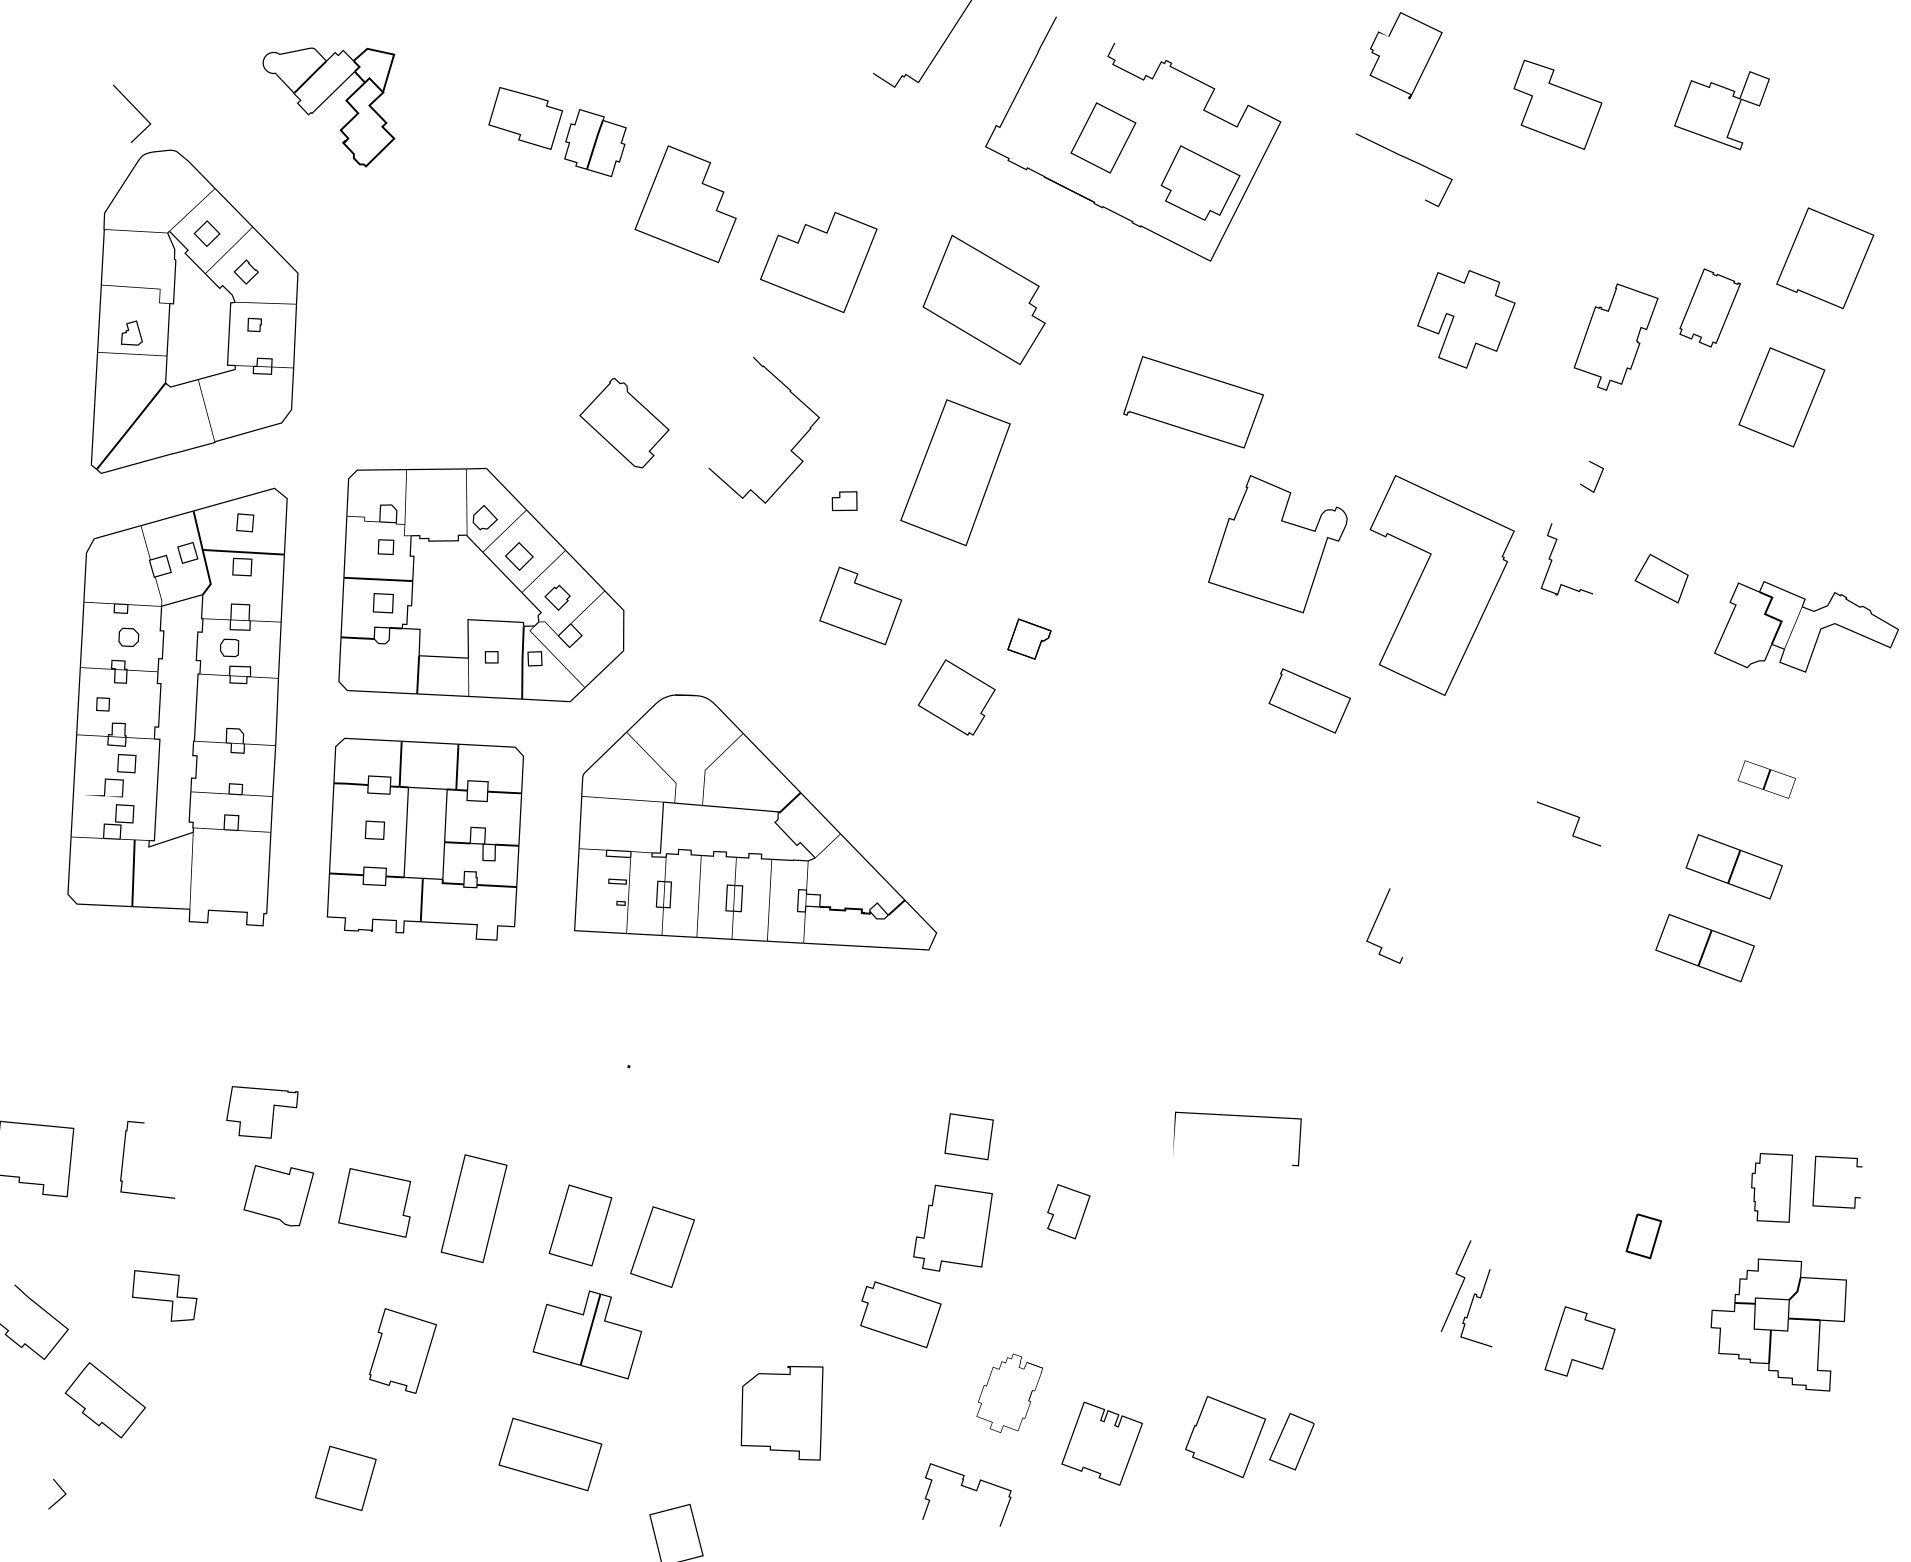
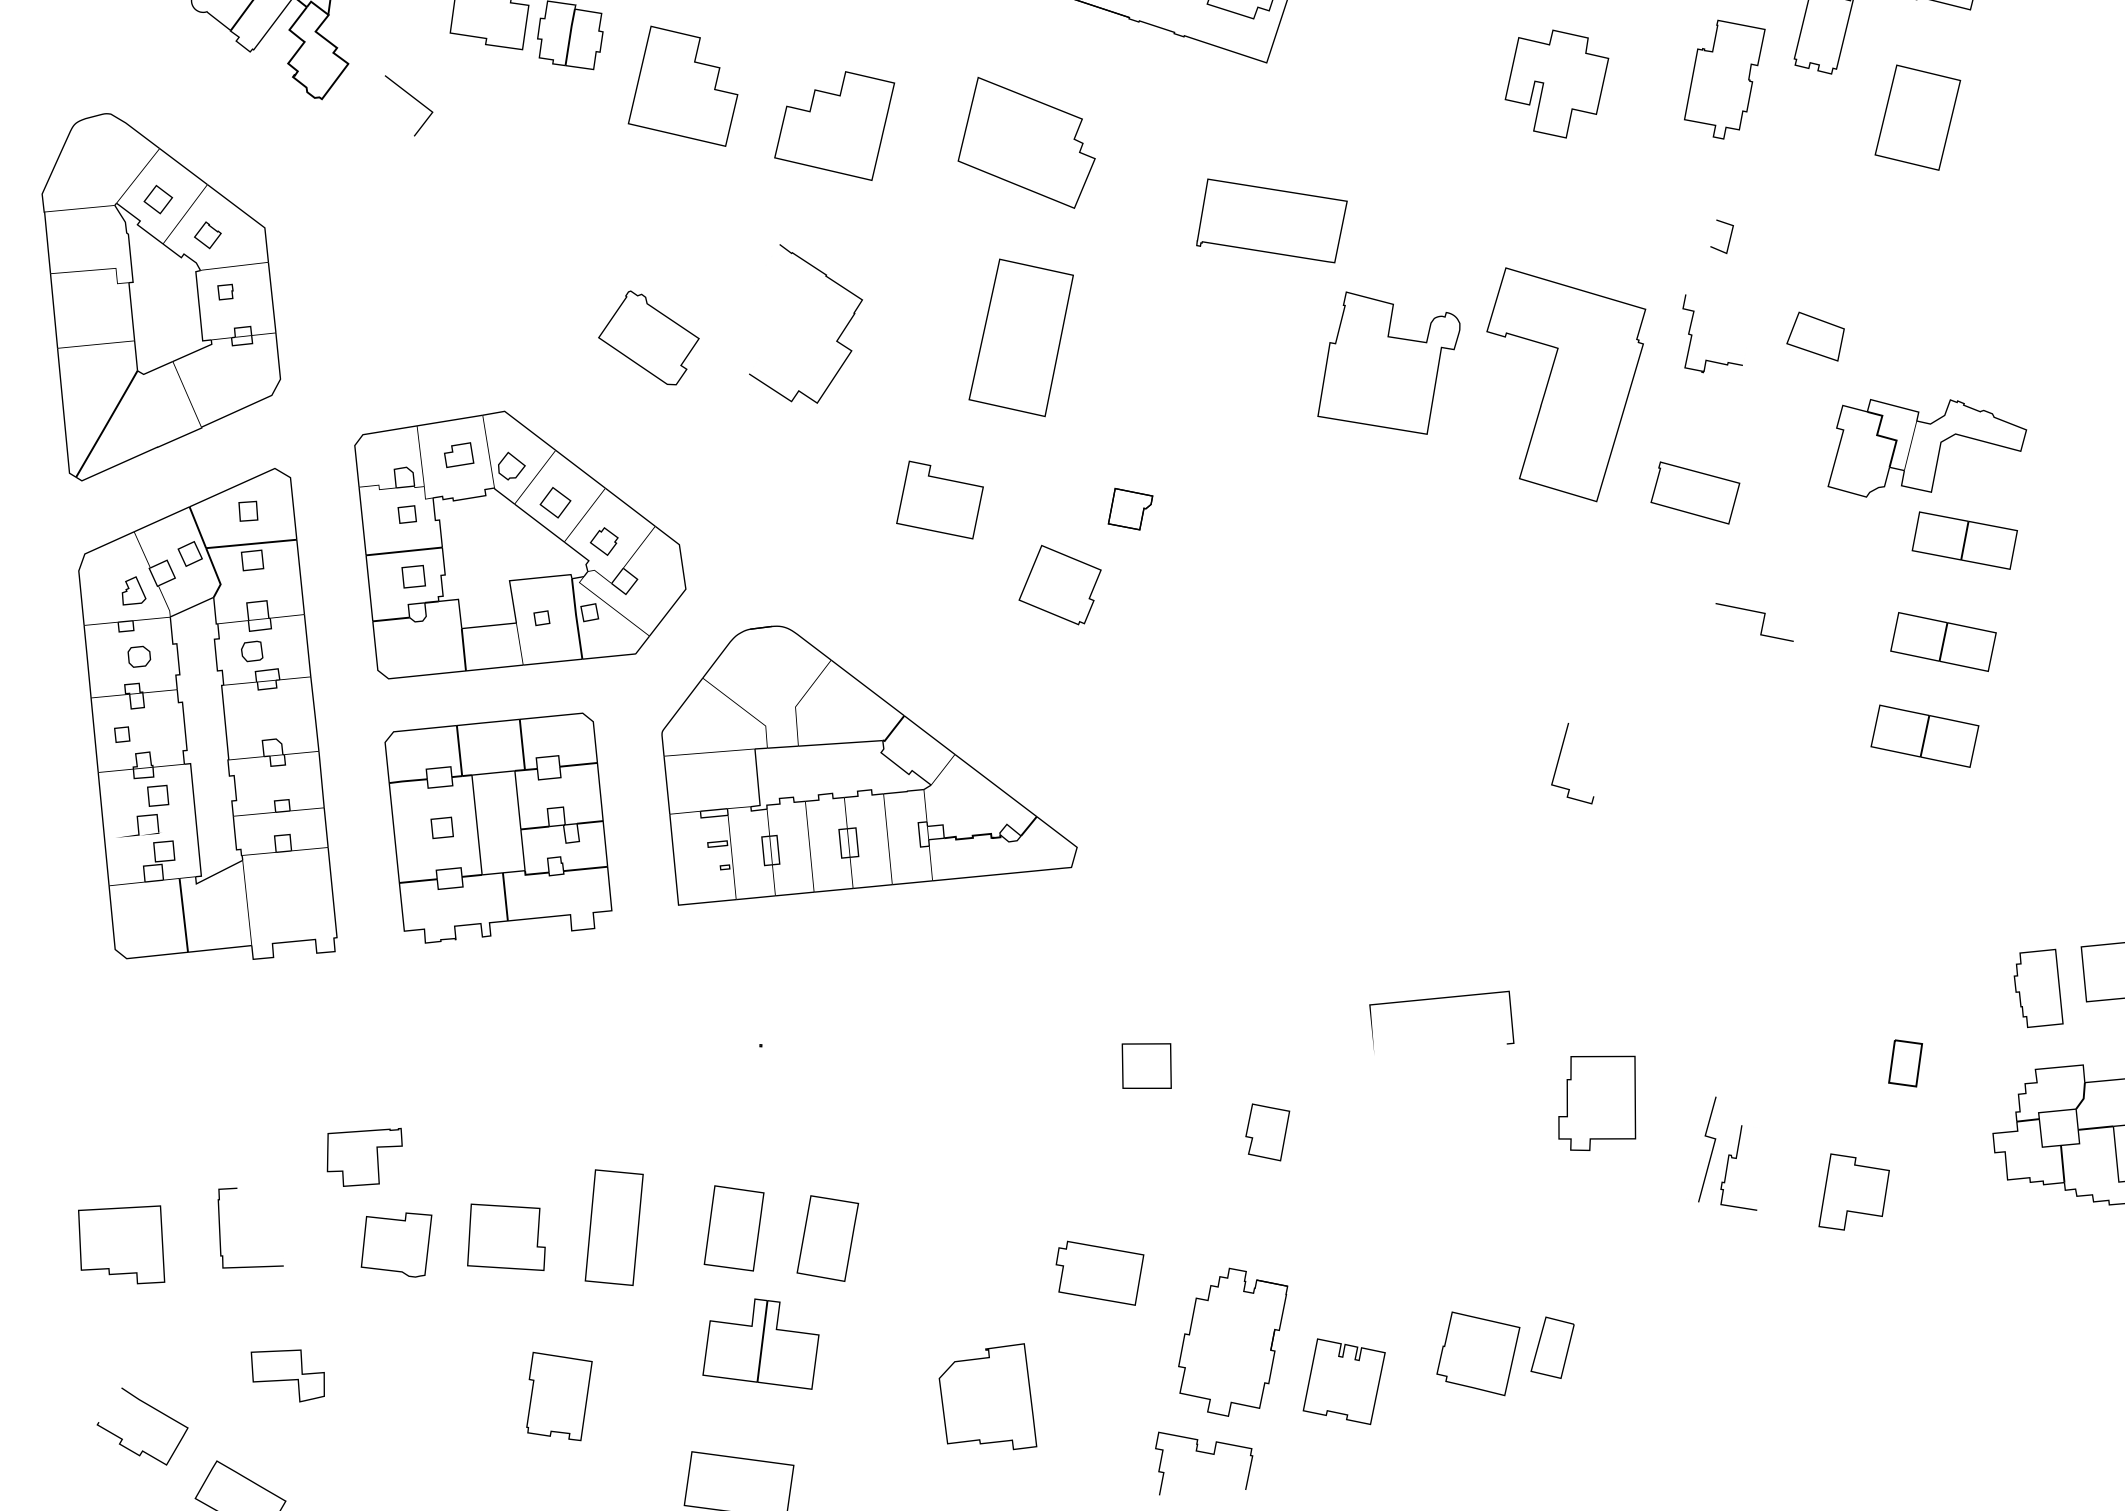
part: (132, 113) -> (410, 103), moved
part: (131, 332) -> (132, 590), moved
part: (844, 501) -> (458, 455), moved
part: (1806, 626) -> (1924, 441), moved
part: (1309, 700) -> (1695, 492), moved
part: (1766, 779) -> (1964, 540), size x1.67
part: (952, 1227) -> (1596, 1100), moved
part: (1009, 1393) -> (1233, 1341), size x1.67

